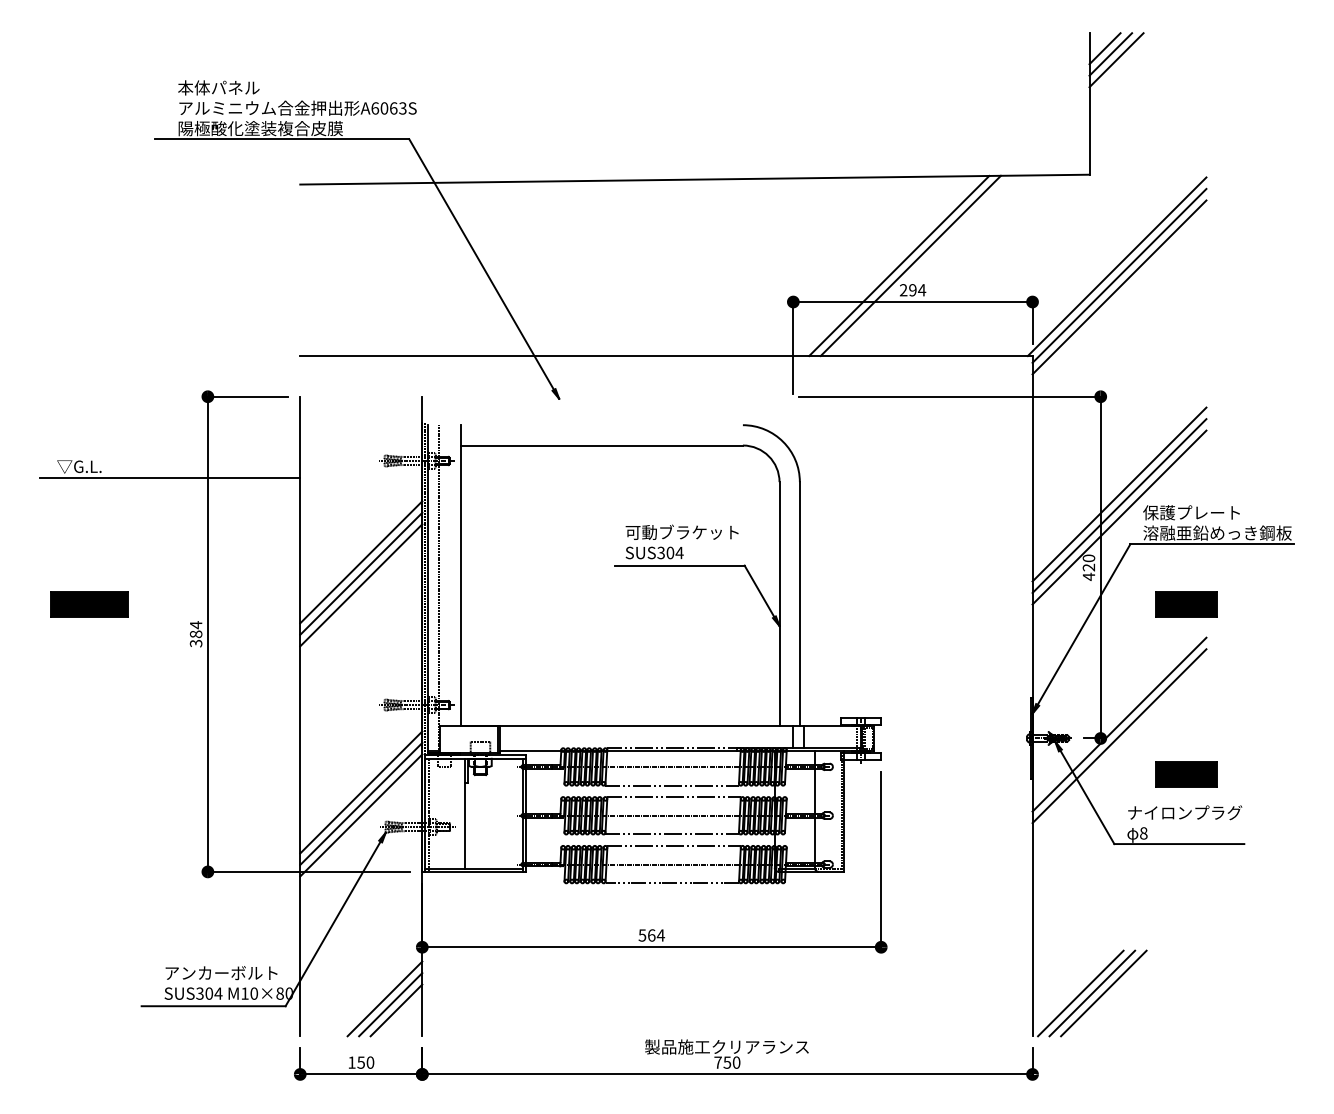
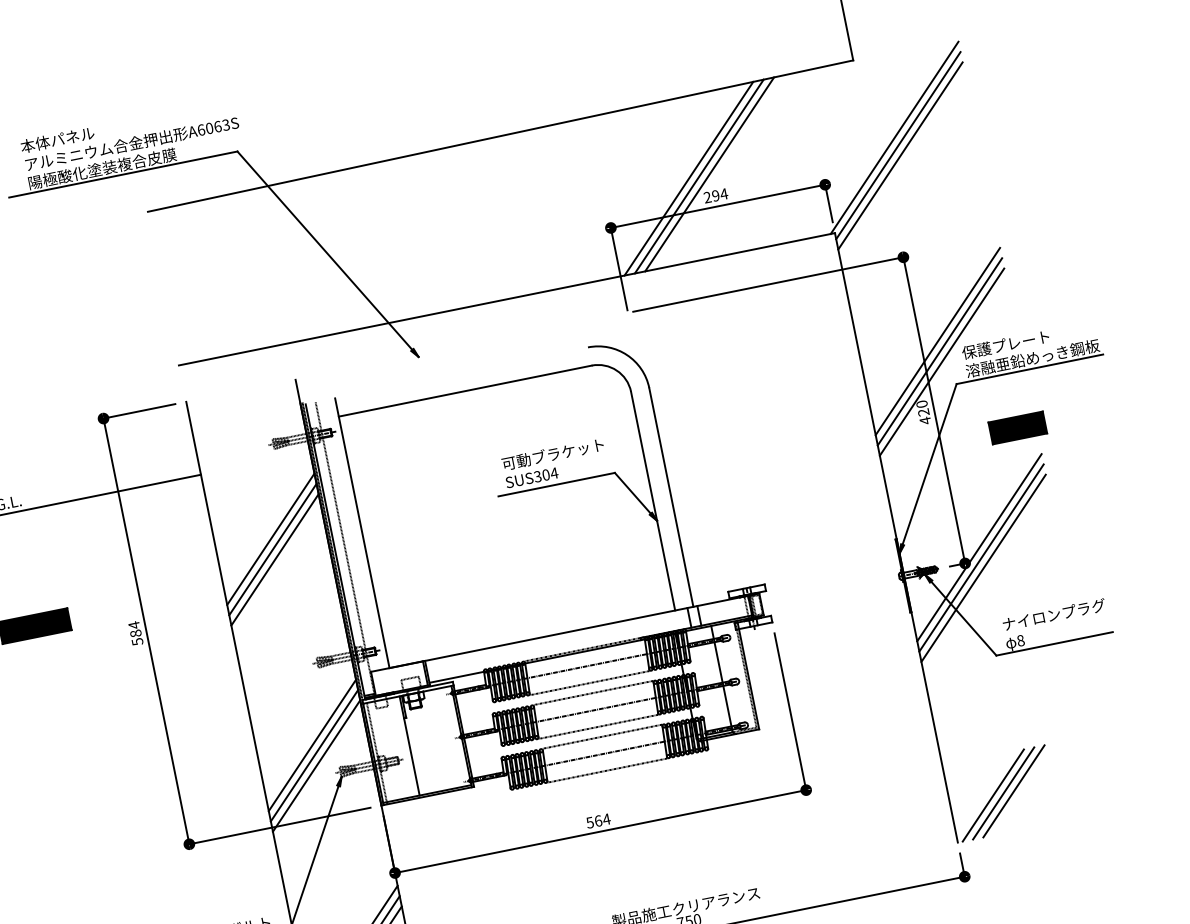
line: (887, 266) -> (688, 179), added
text: (195, 642) -> (136, 640), 384 -> 584
line: (1119, 747) -> (983, 568), added
part: (1186, 774) -> (1048, 580), removed

